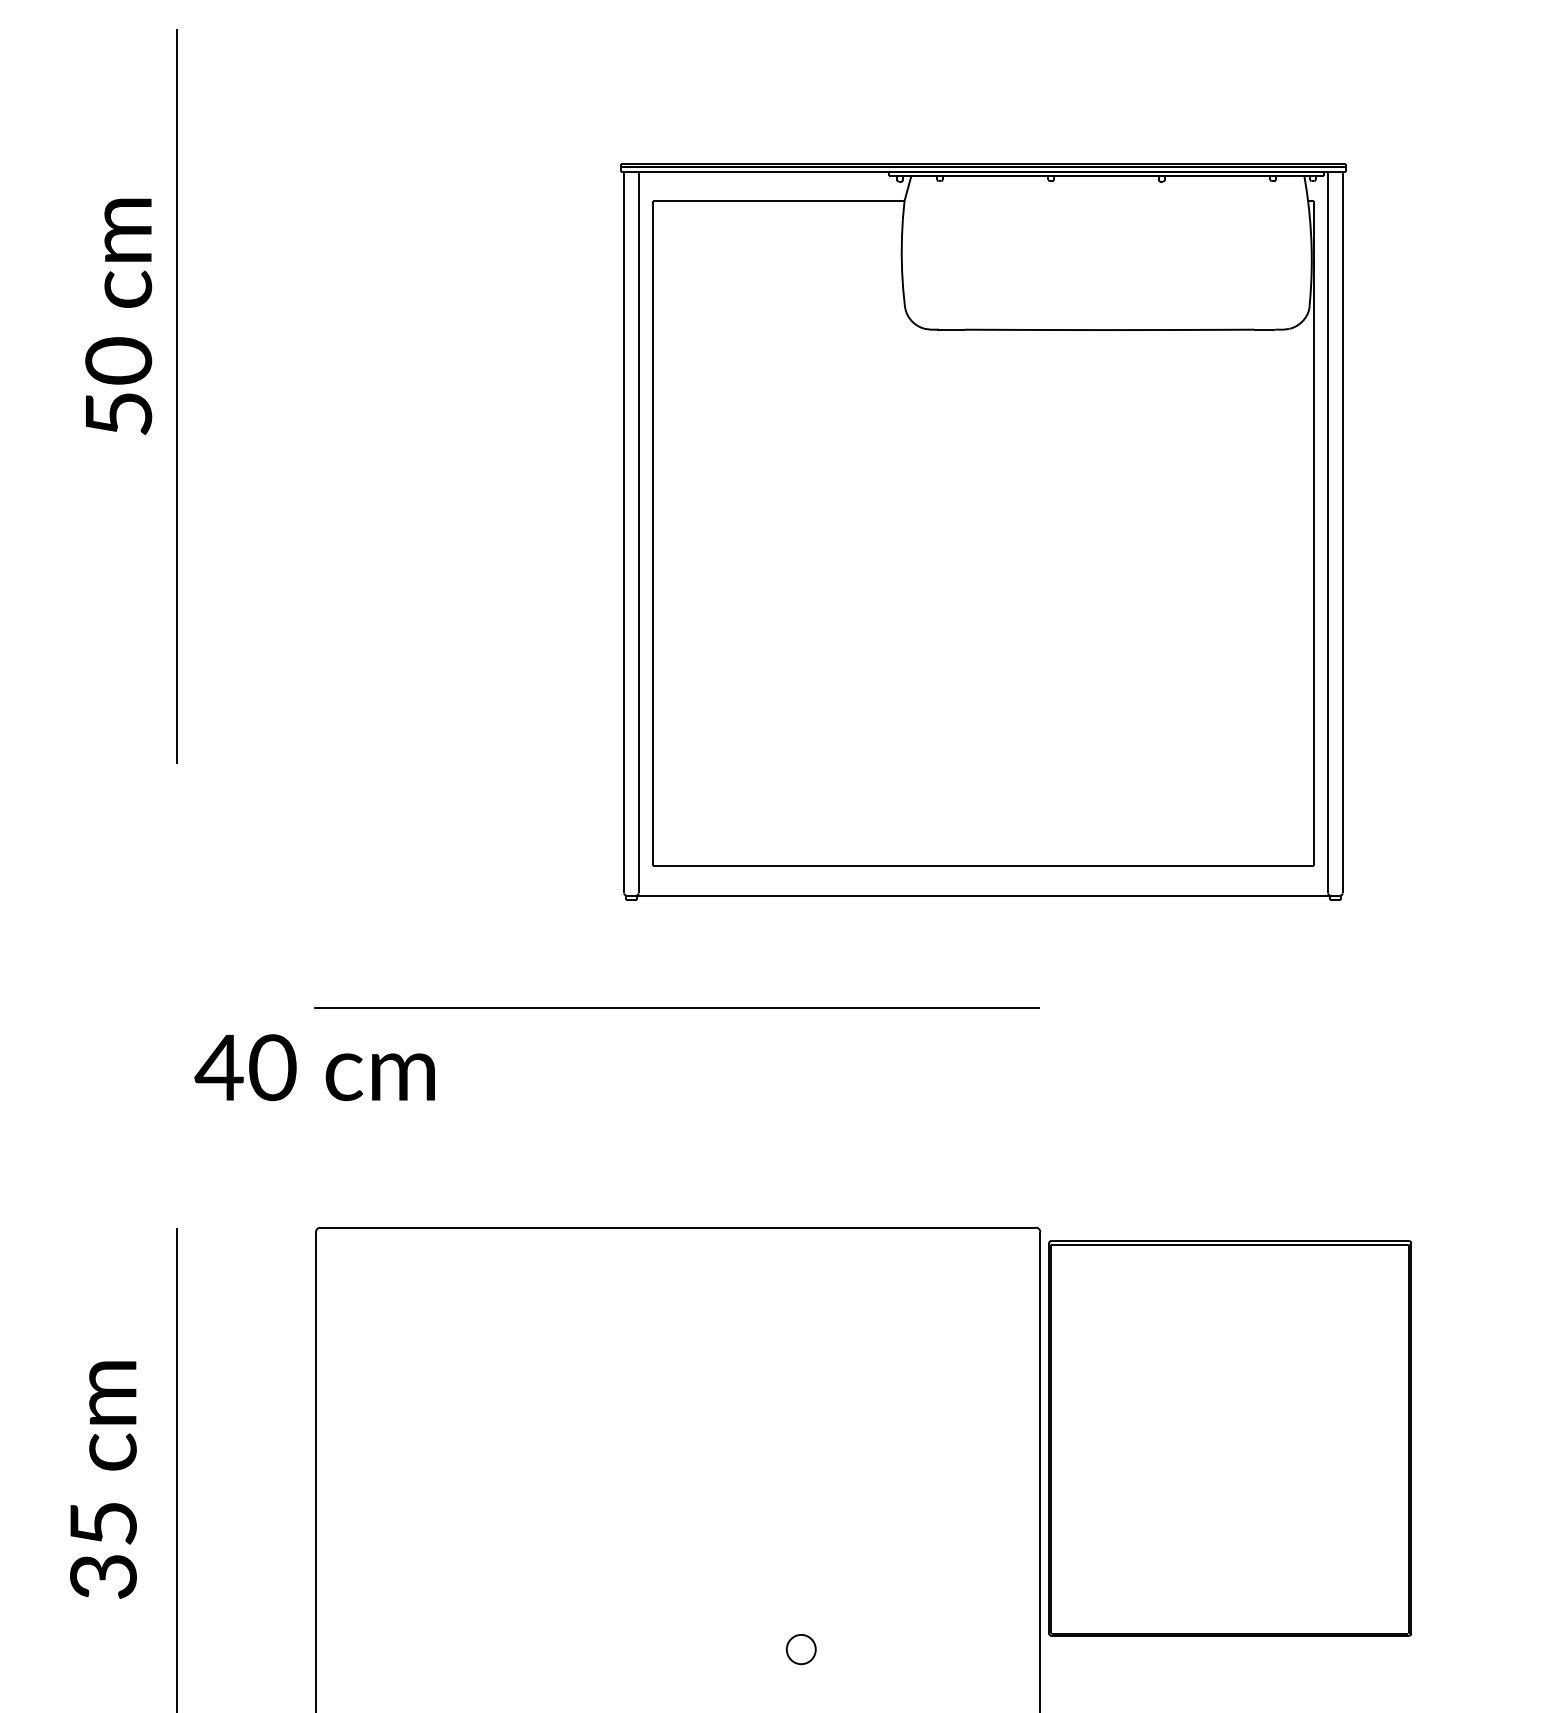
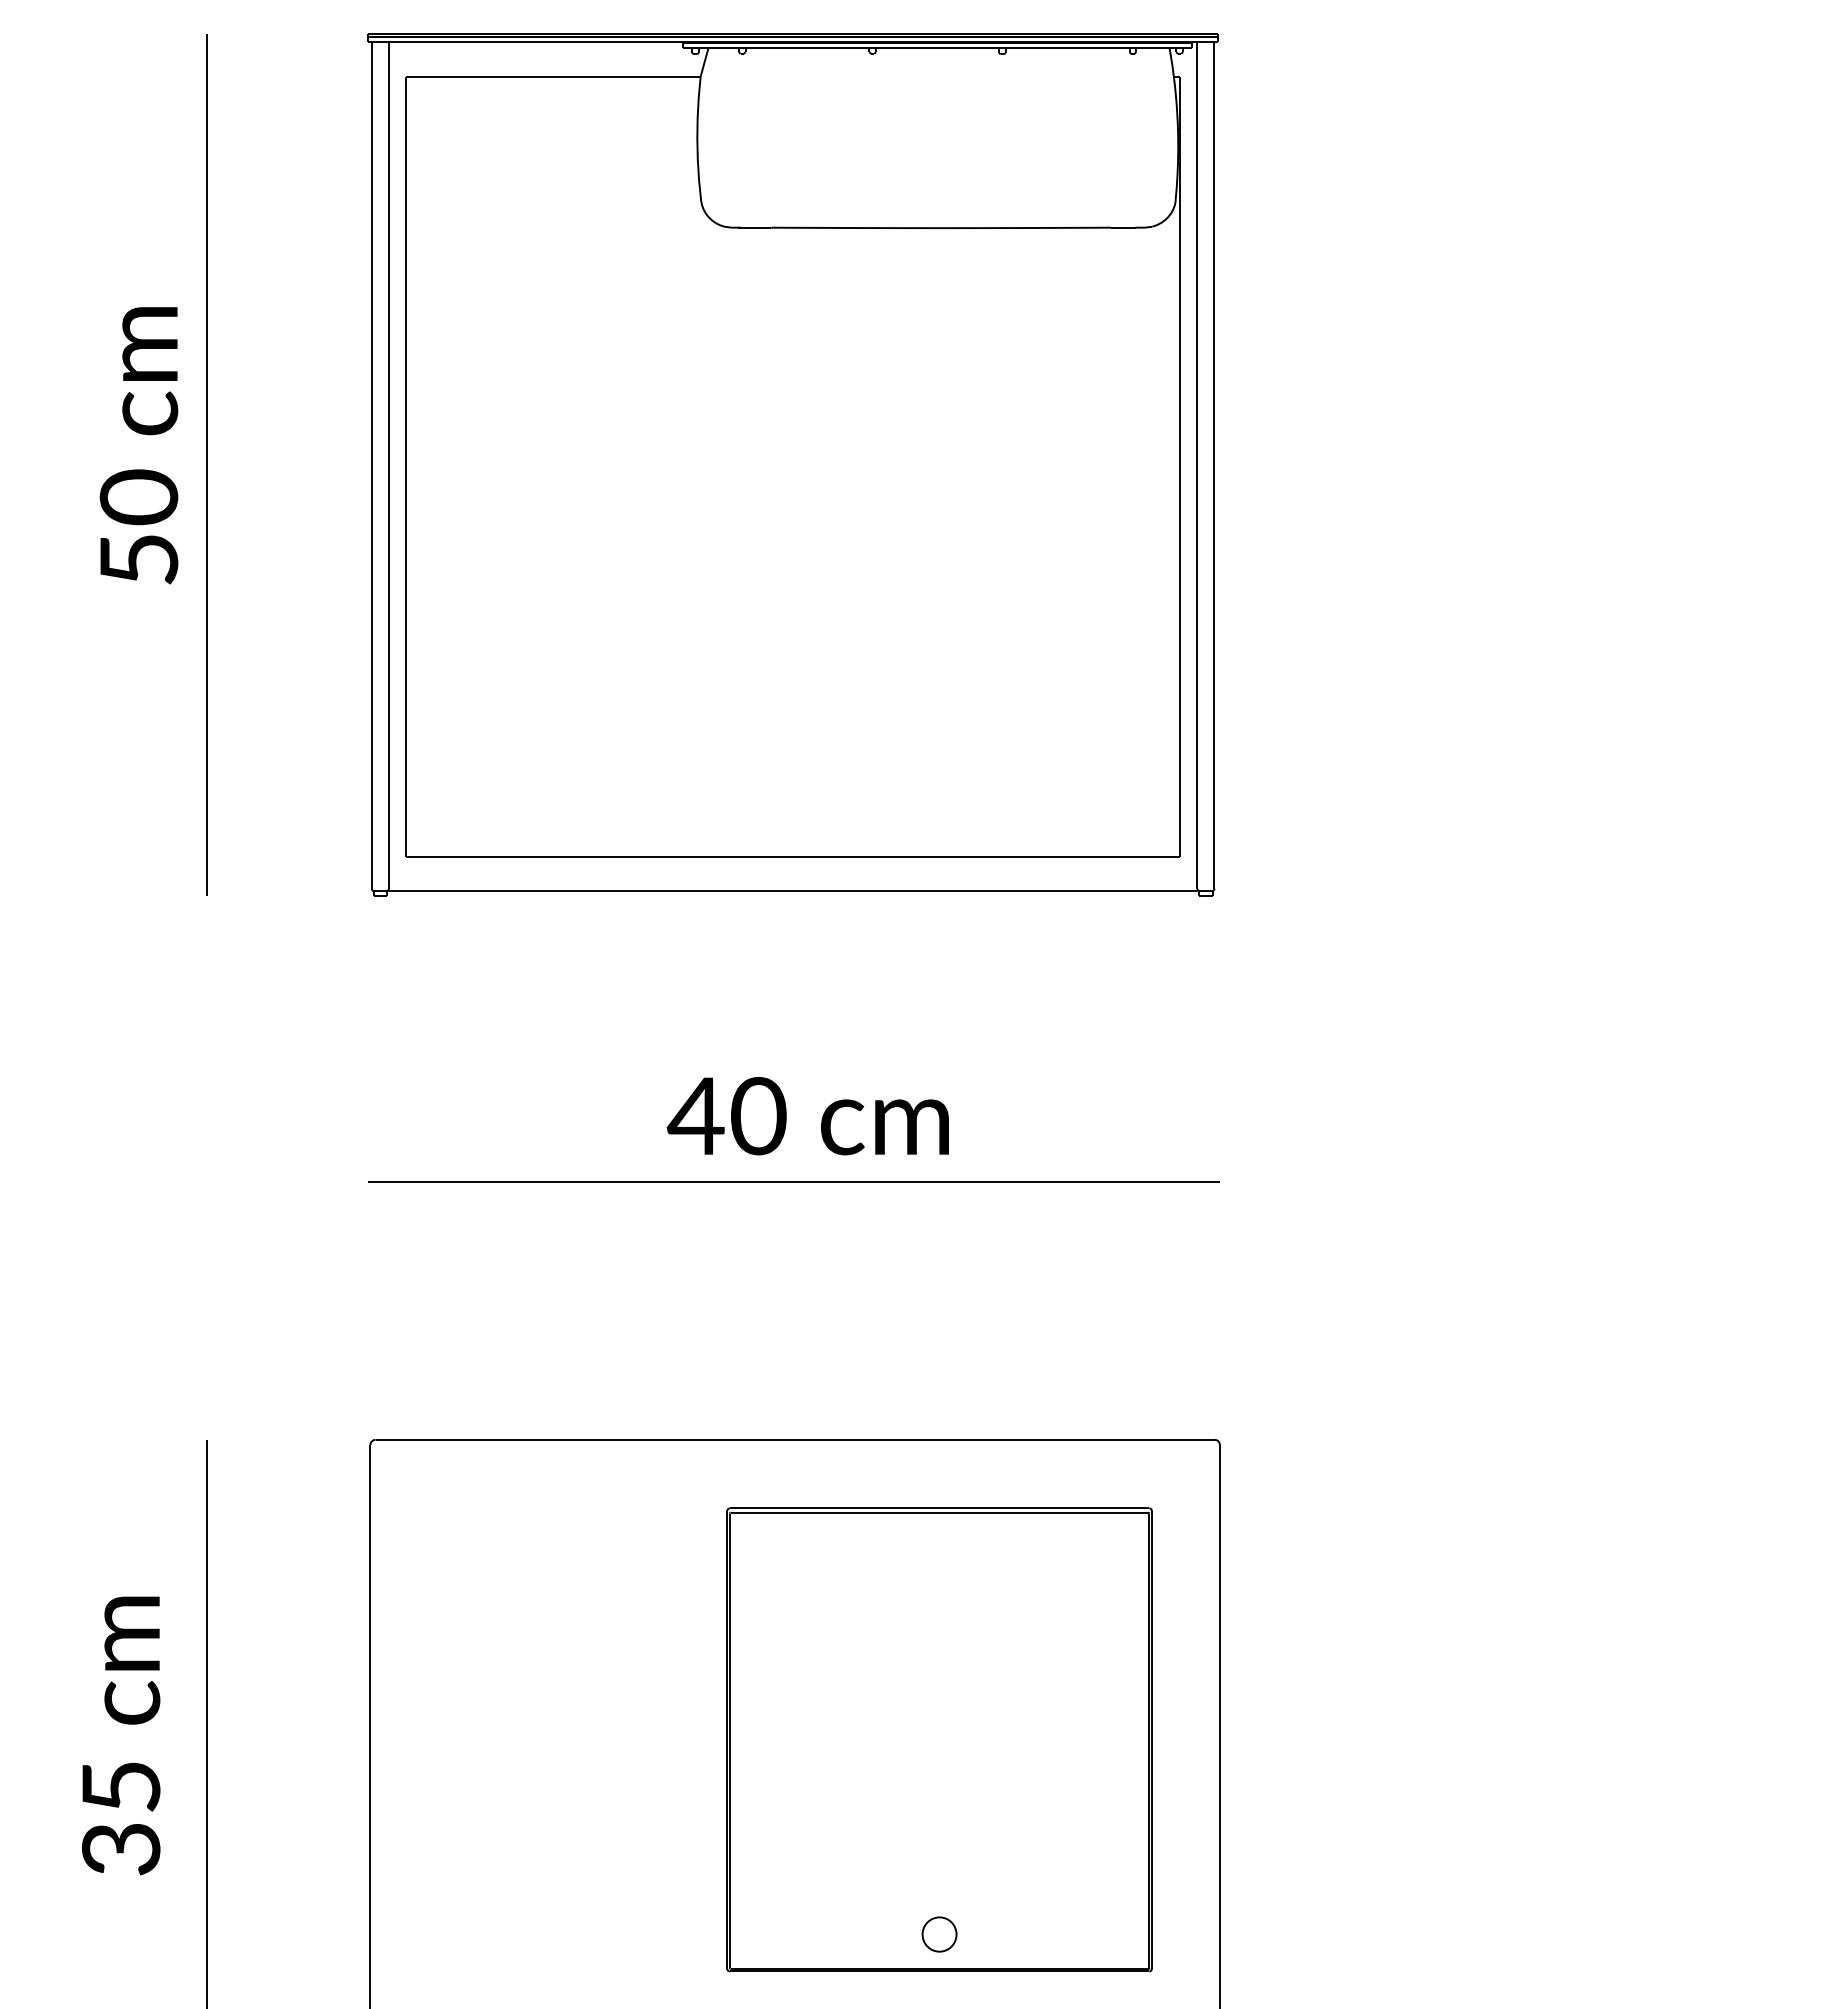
text: (118, 316) -> (138, 445), moved
part: (982, 531) -> (792, 464), moved
text: (314, 1067) -> (807, 1116), moved
part: (1230, 1438) -> (939, 1739), moved

